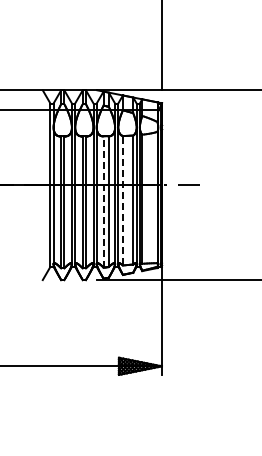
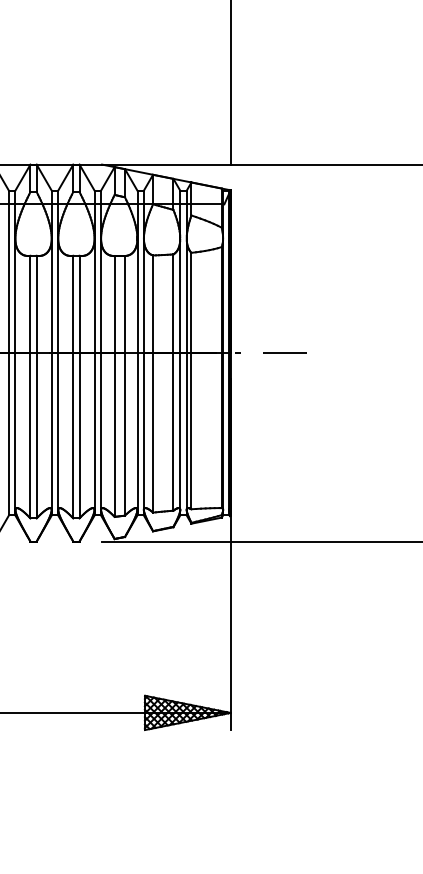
line: (122, 200) -> (152, 383), dashed -> solid
line: (103, 202) -> (114, 387), dashed -> solid

